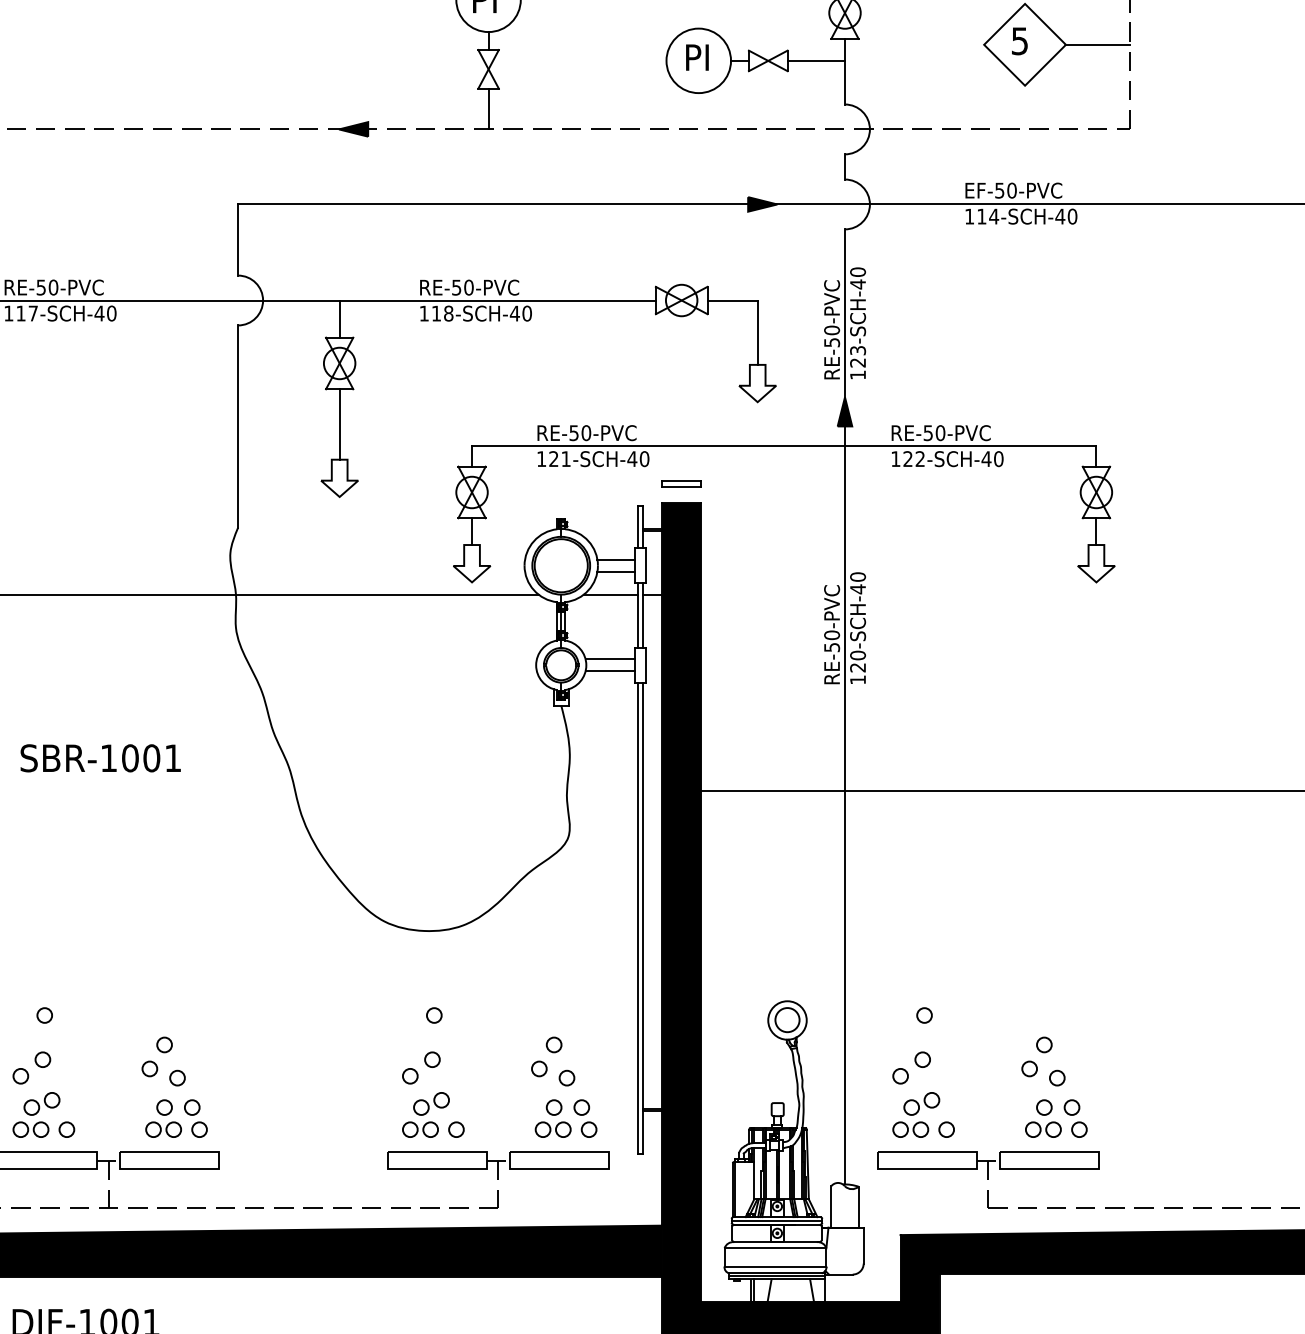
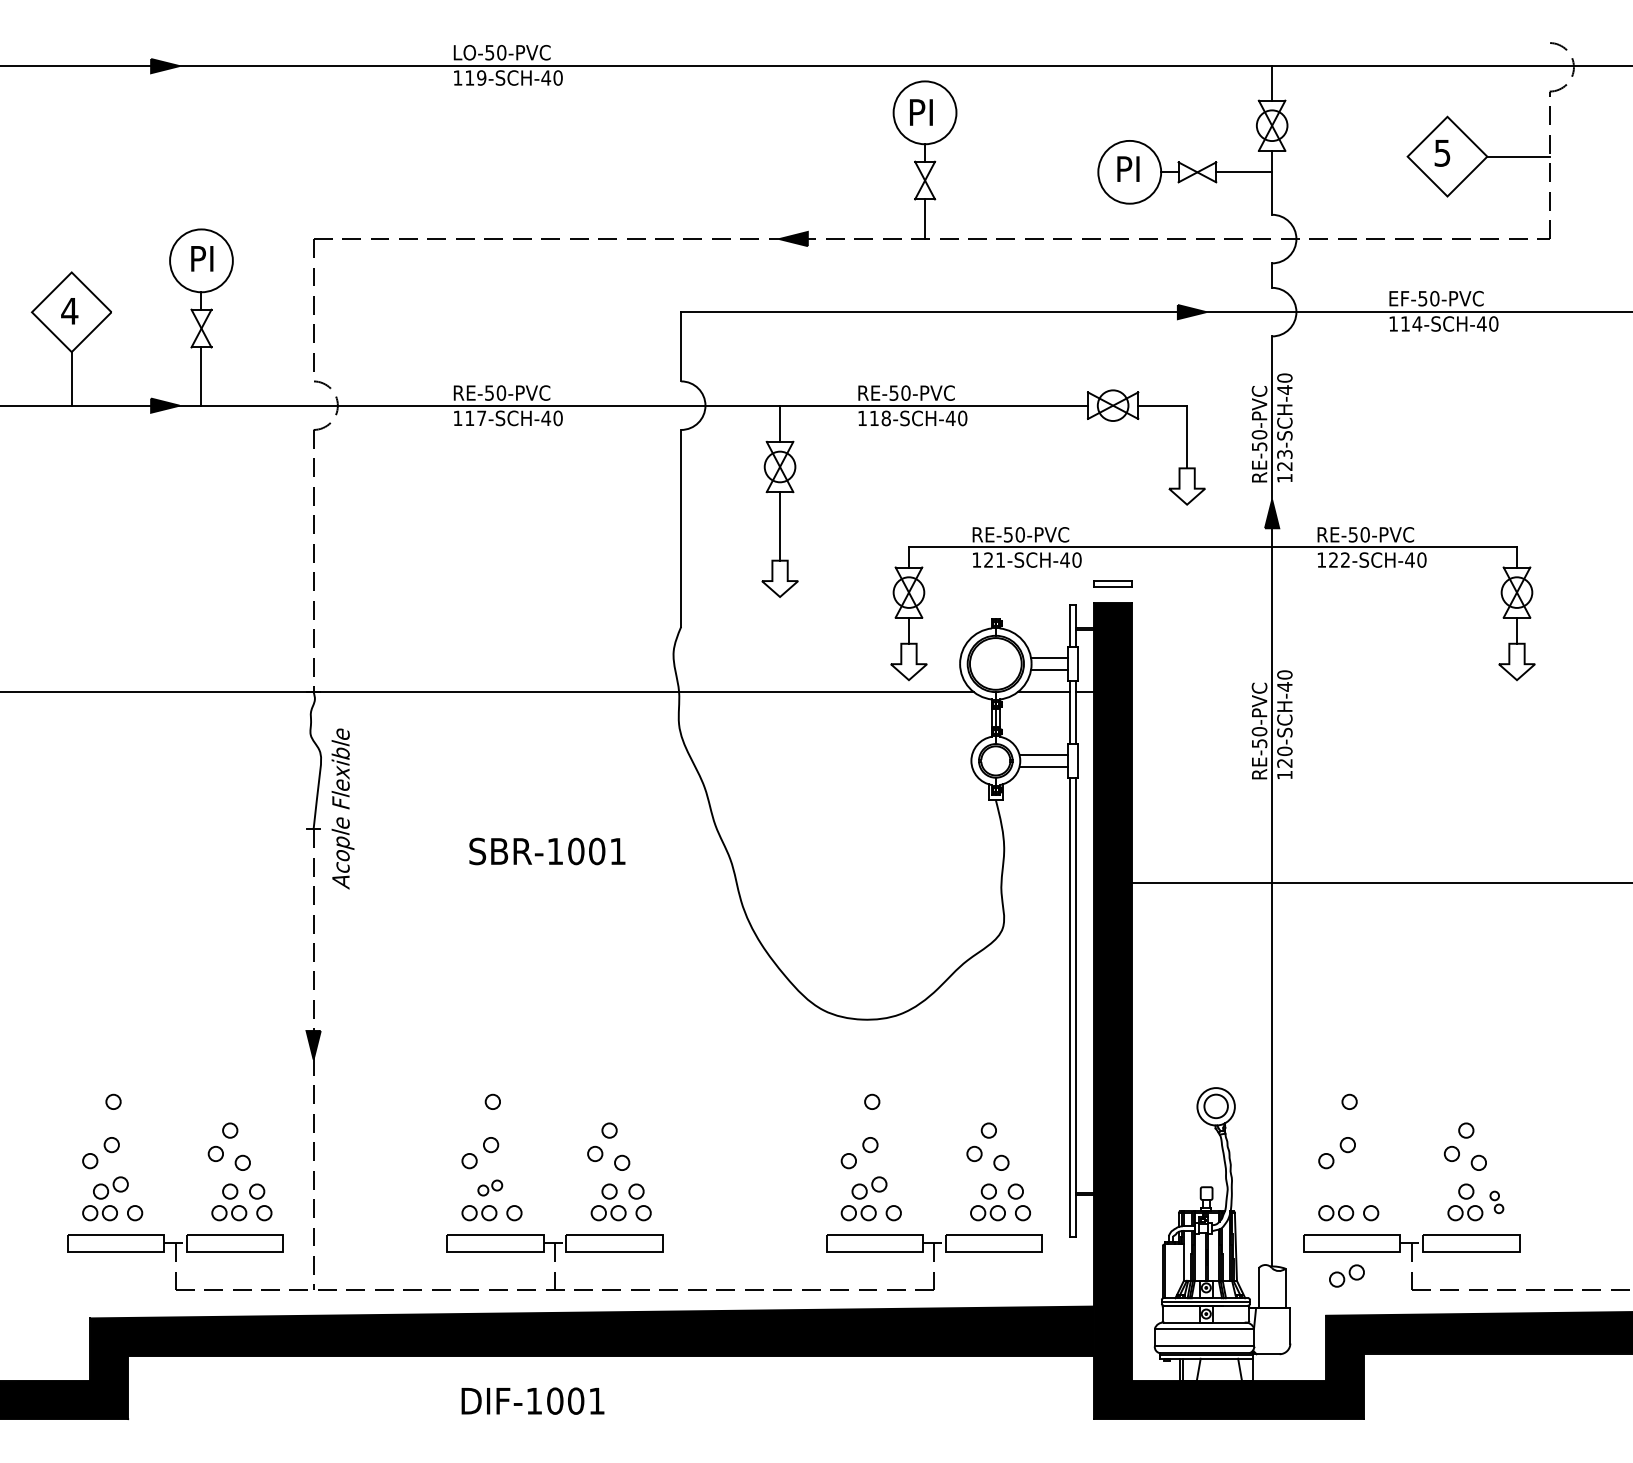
part: (42, 1103) -> (490, 1187), size x0.7
part: (921, 1103) -> (1346, 1275), moved
part: (1075, 1118) -> (1496, 1202), size x0.6

